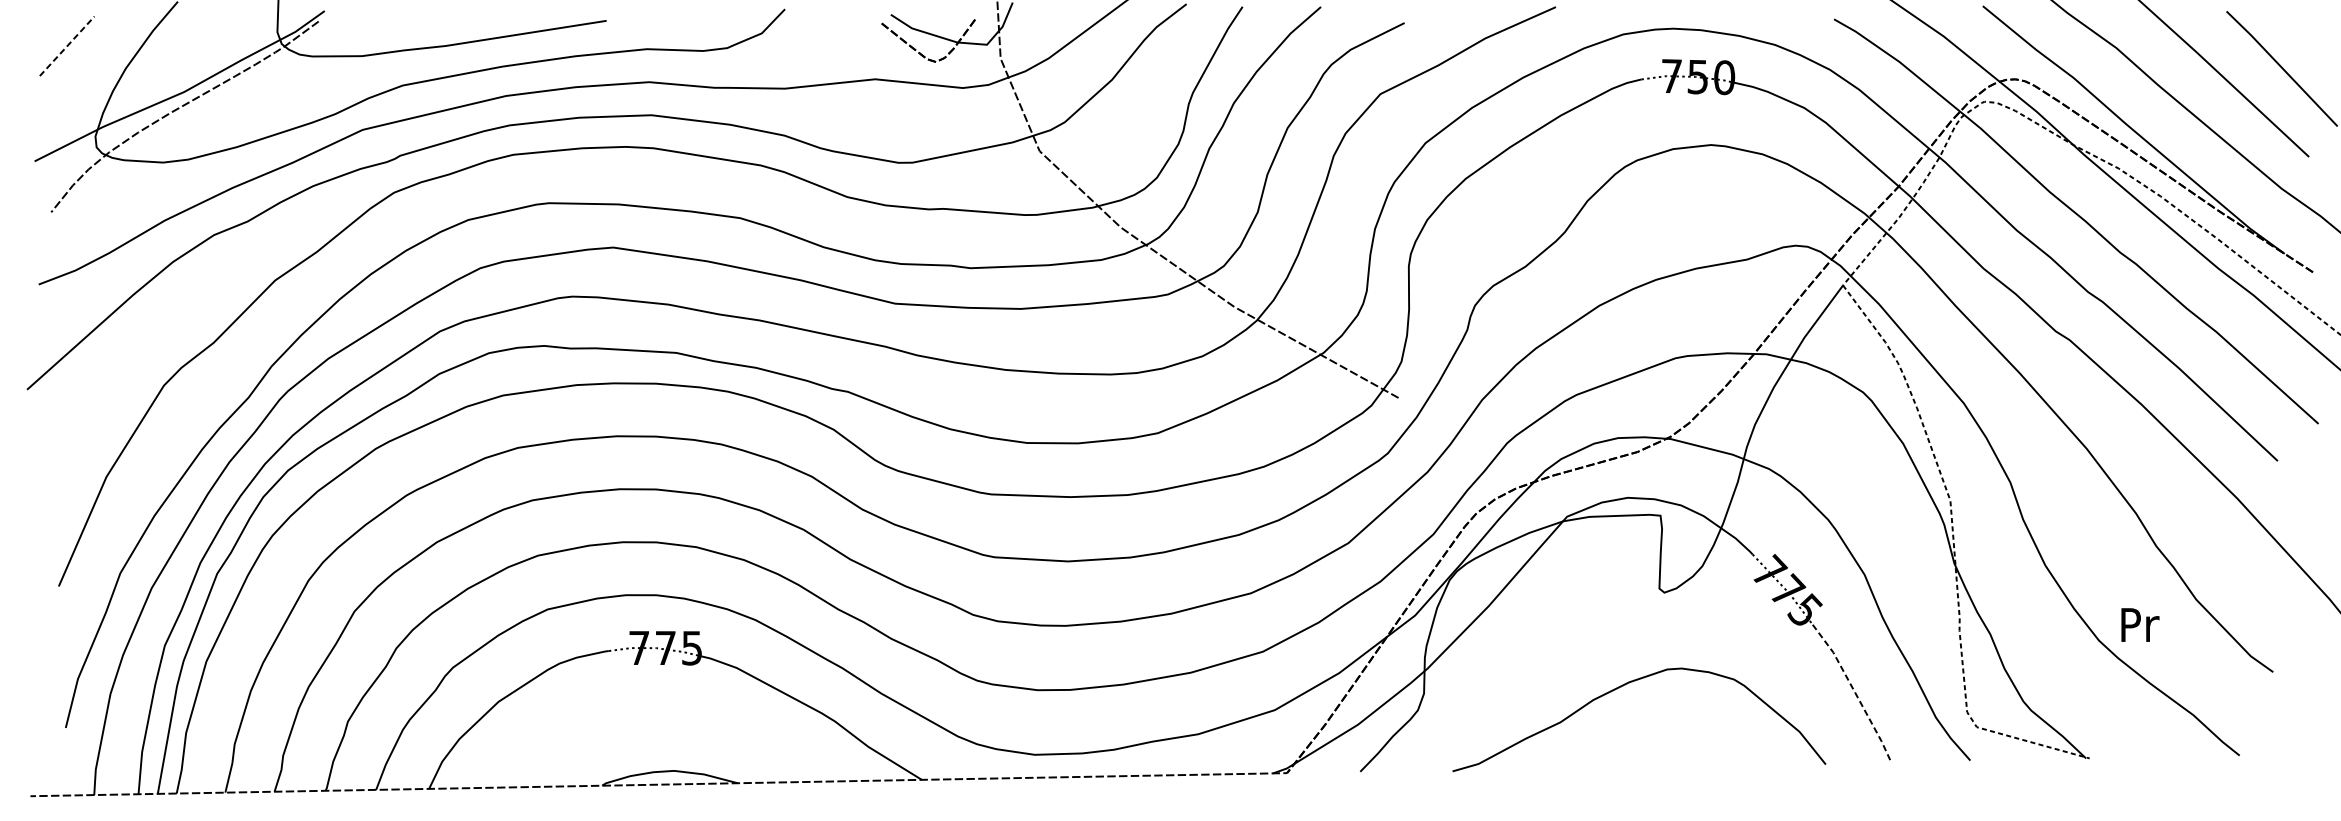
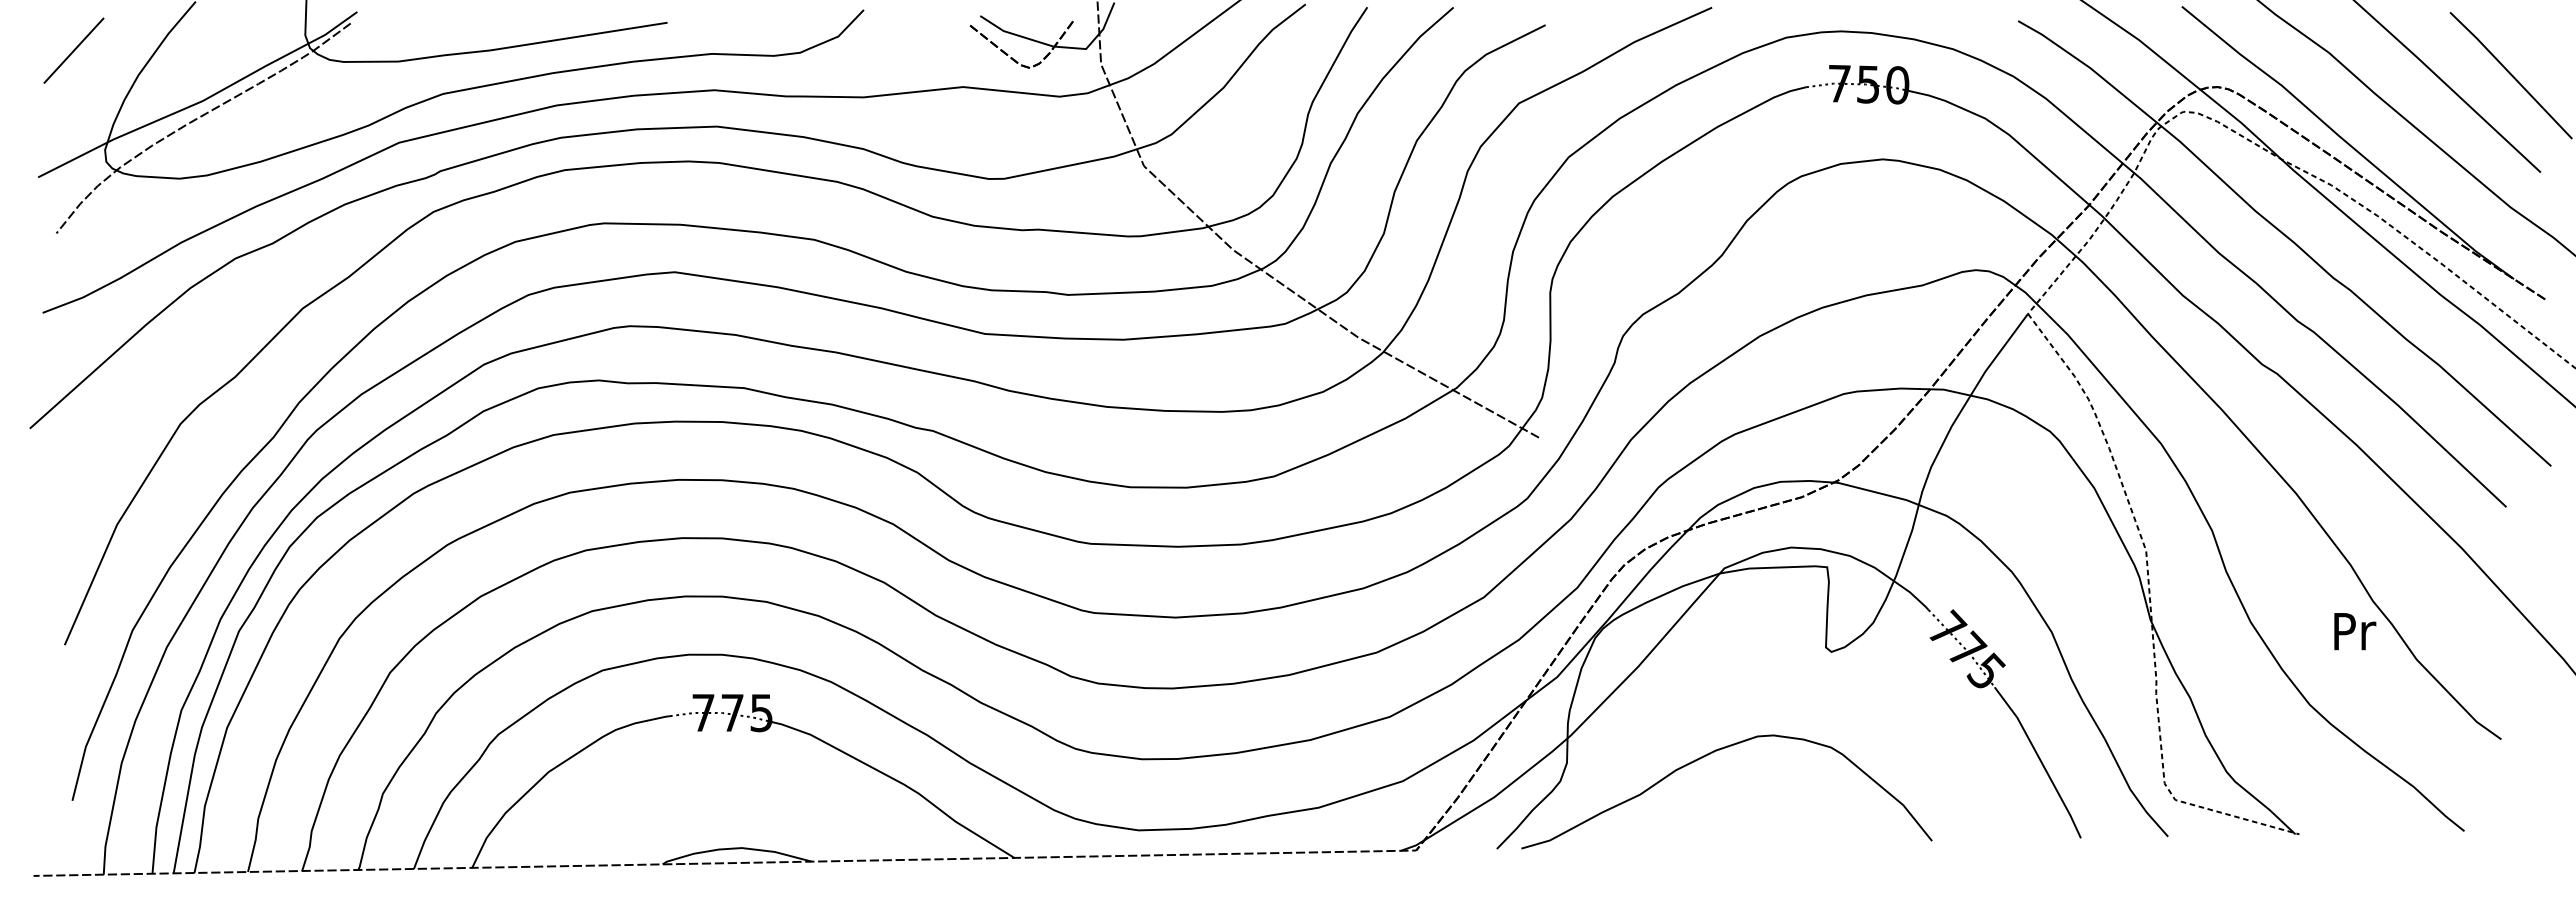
line: (67, 46) -> (74, 50), dashed -> solid
text: (2140, 624) -> (2355, 631), moved
curve: (1622, 686) -> (1708, 755), moved
line: (1854, 692) -> (2040, 761), dashed -> solid

